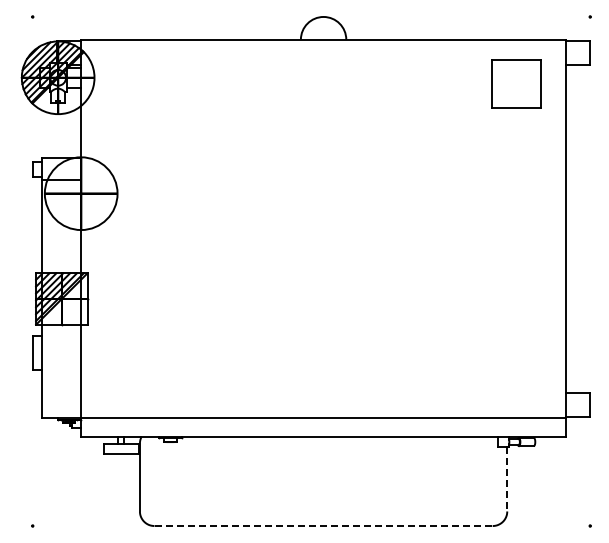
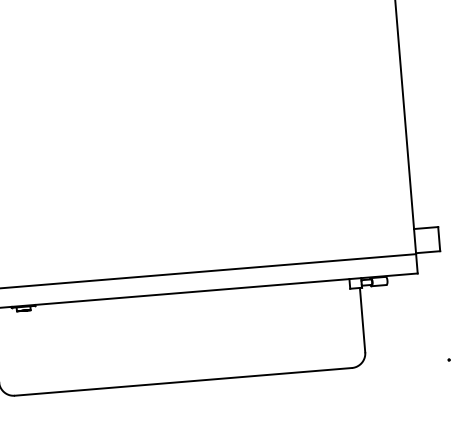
line: (507, 479) -> (362, 320), dashed -> solid
line: (324, 526) -> (184, 382), dashed -> solid

